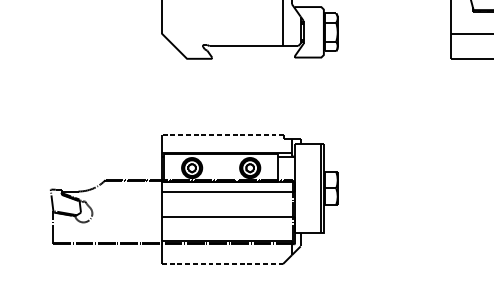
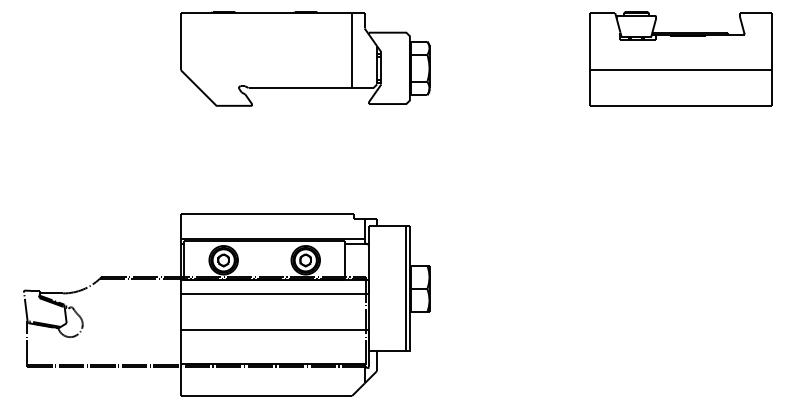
line: (223, 134) -> (267, 213), dashed -> solid
line: (222, 263) -> (266, 395), dashed -> solid

